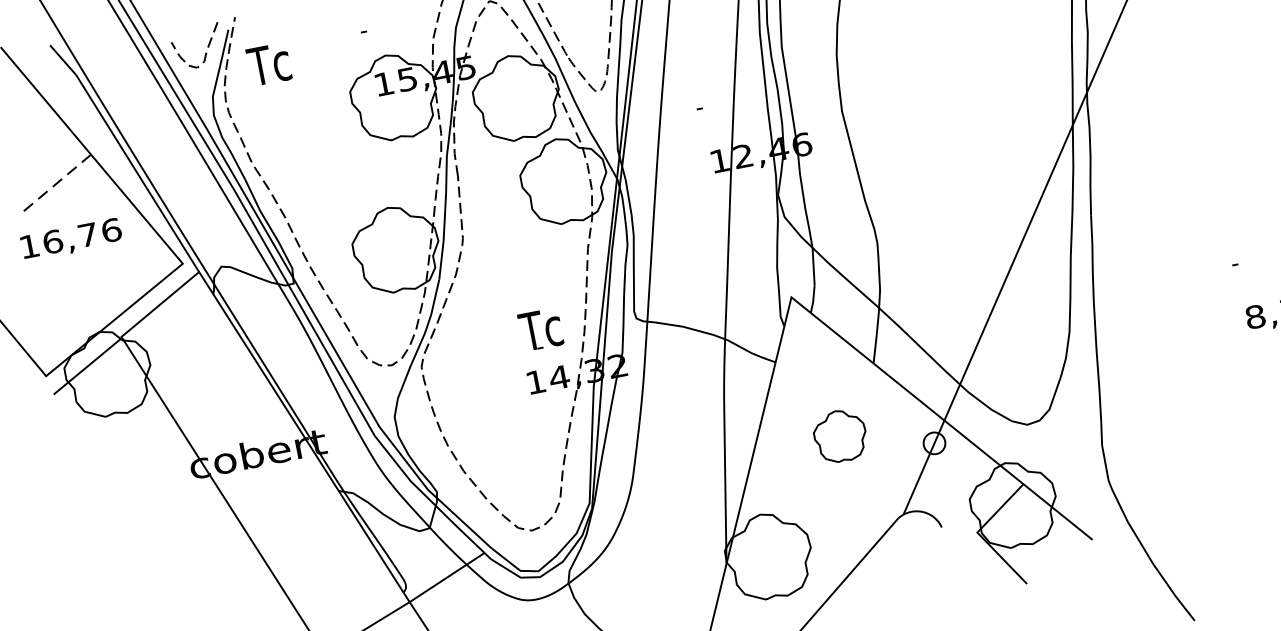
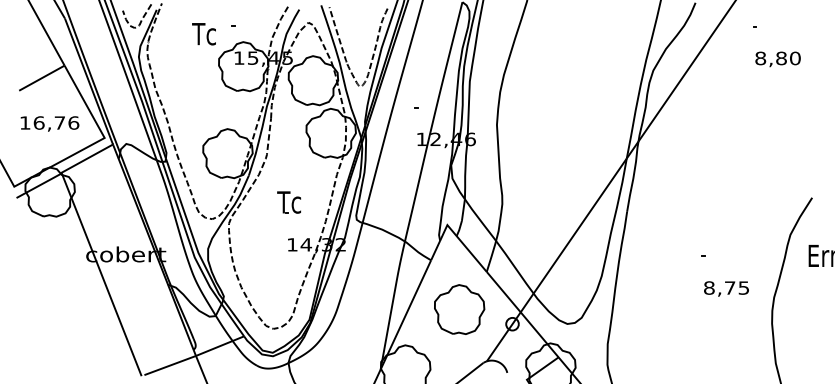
text: (268, 65) -> (203, 34), moved
line: (56, 184) -> (41, 78), dashed -> solid
text: (70, 239) -> (49, 123), moved
part: (539, 329) -> (288, 202), moved
part: (839, 436) -> (459, 309), size x1.67

